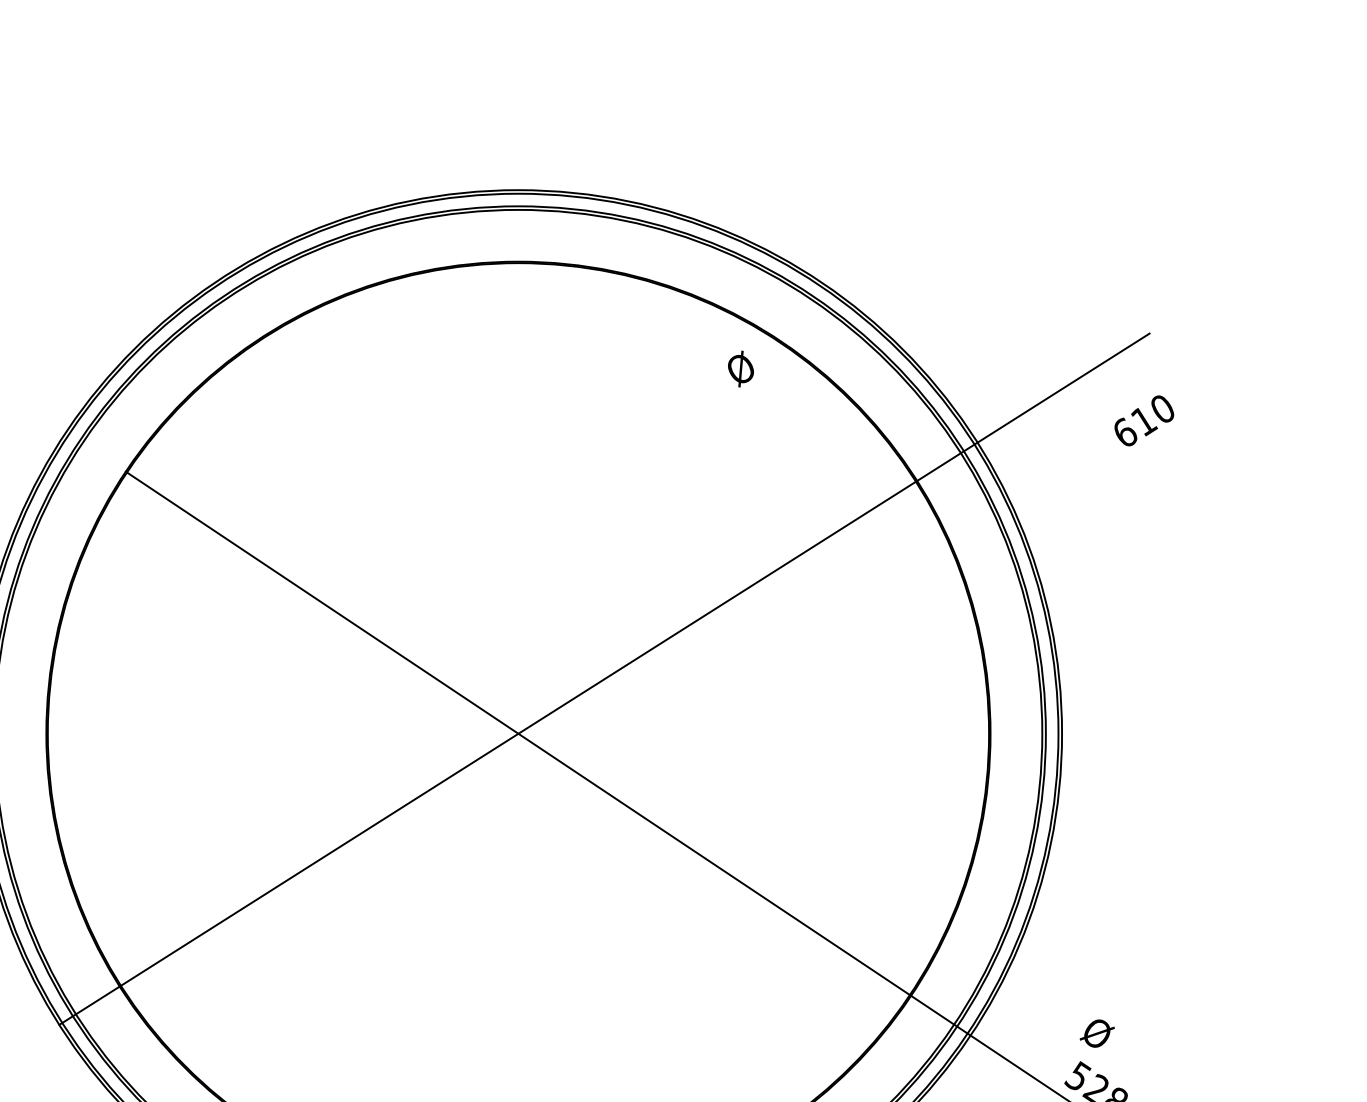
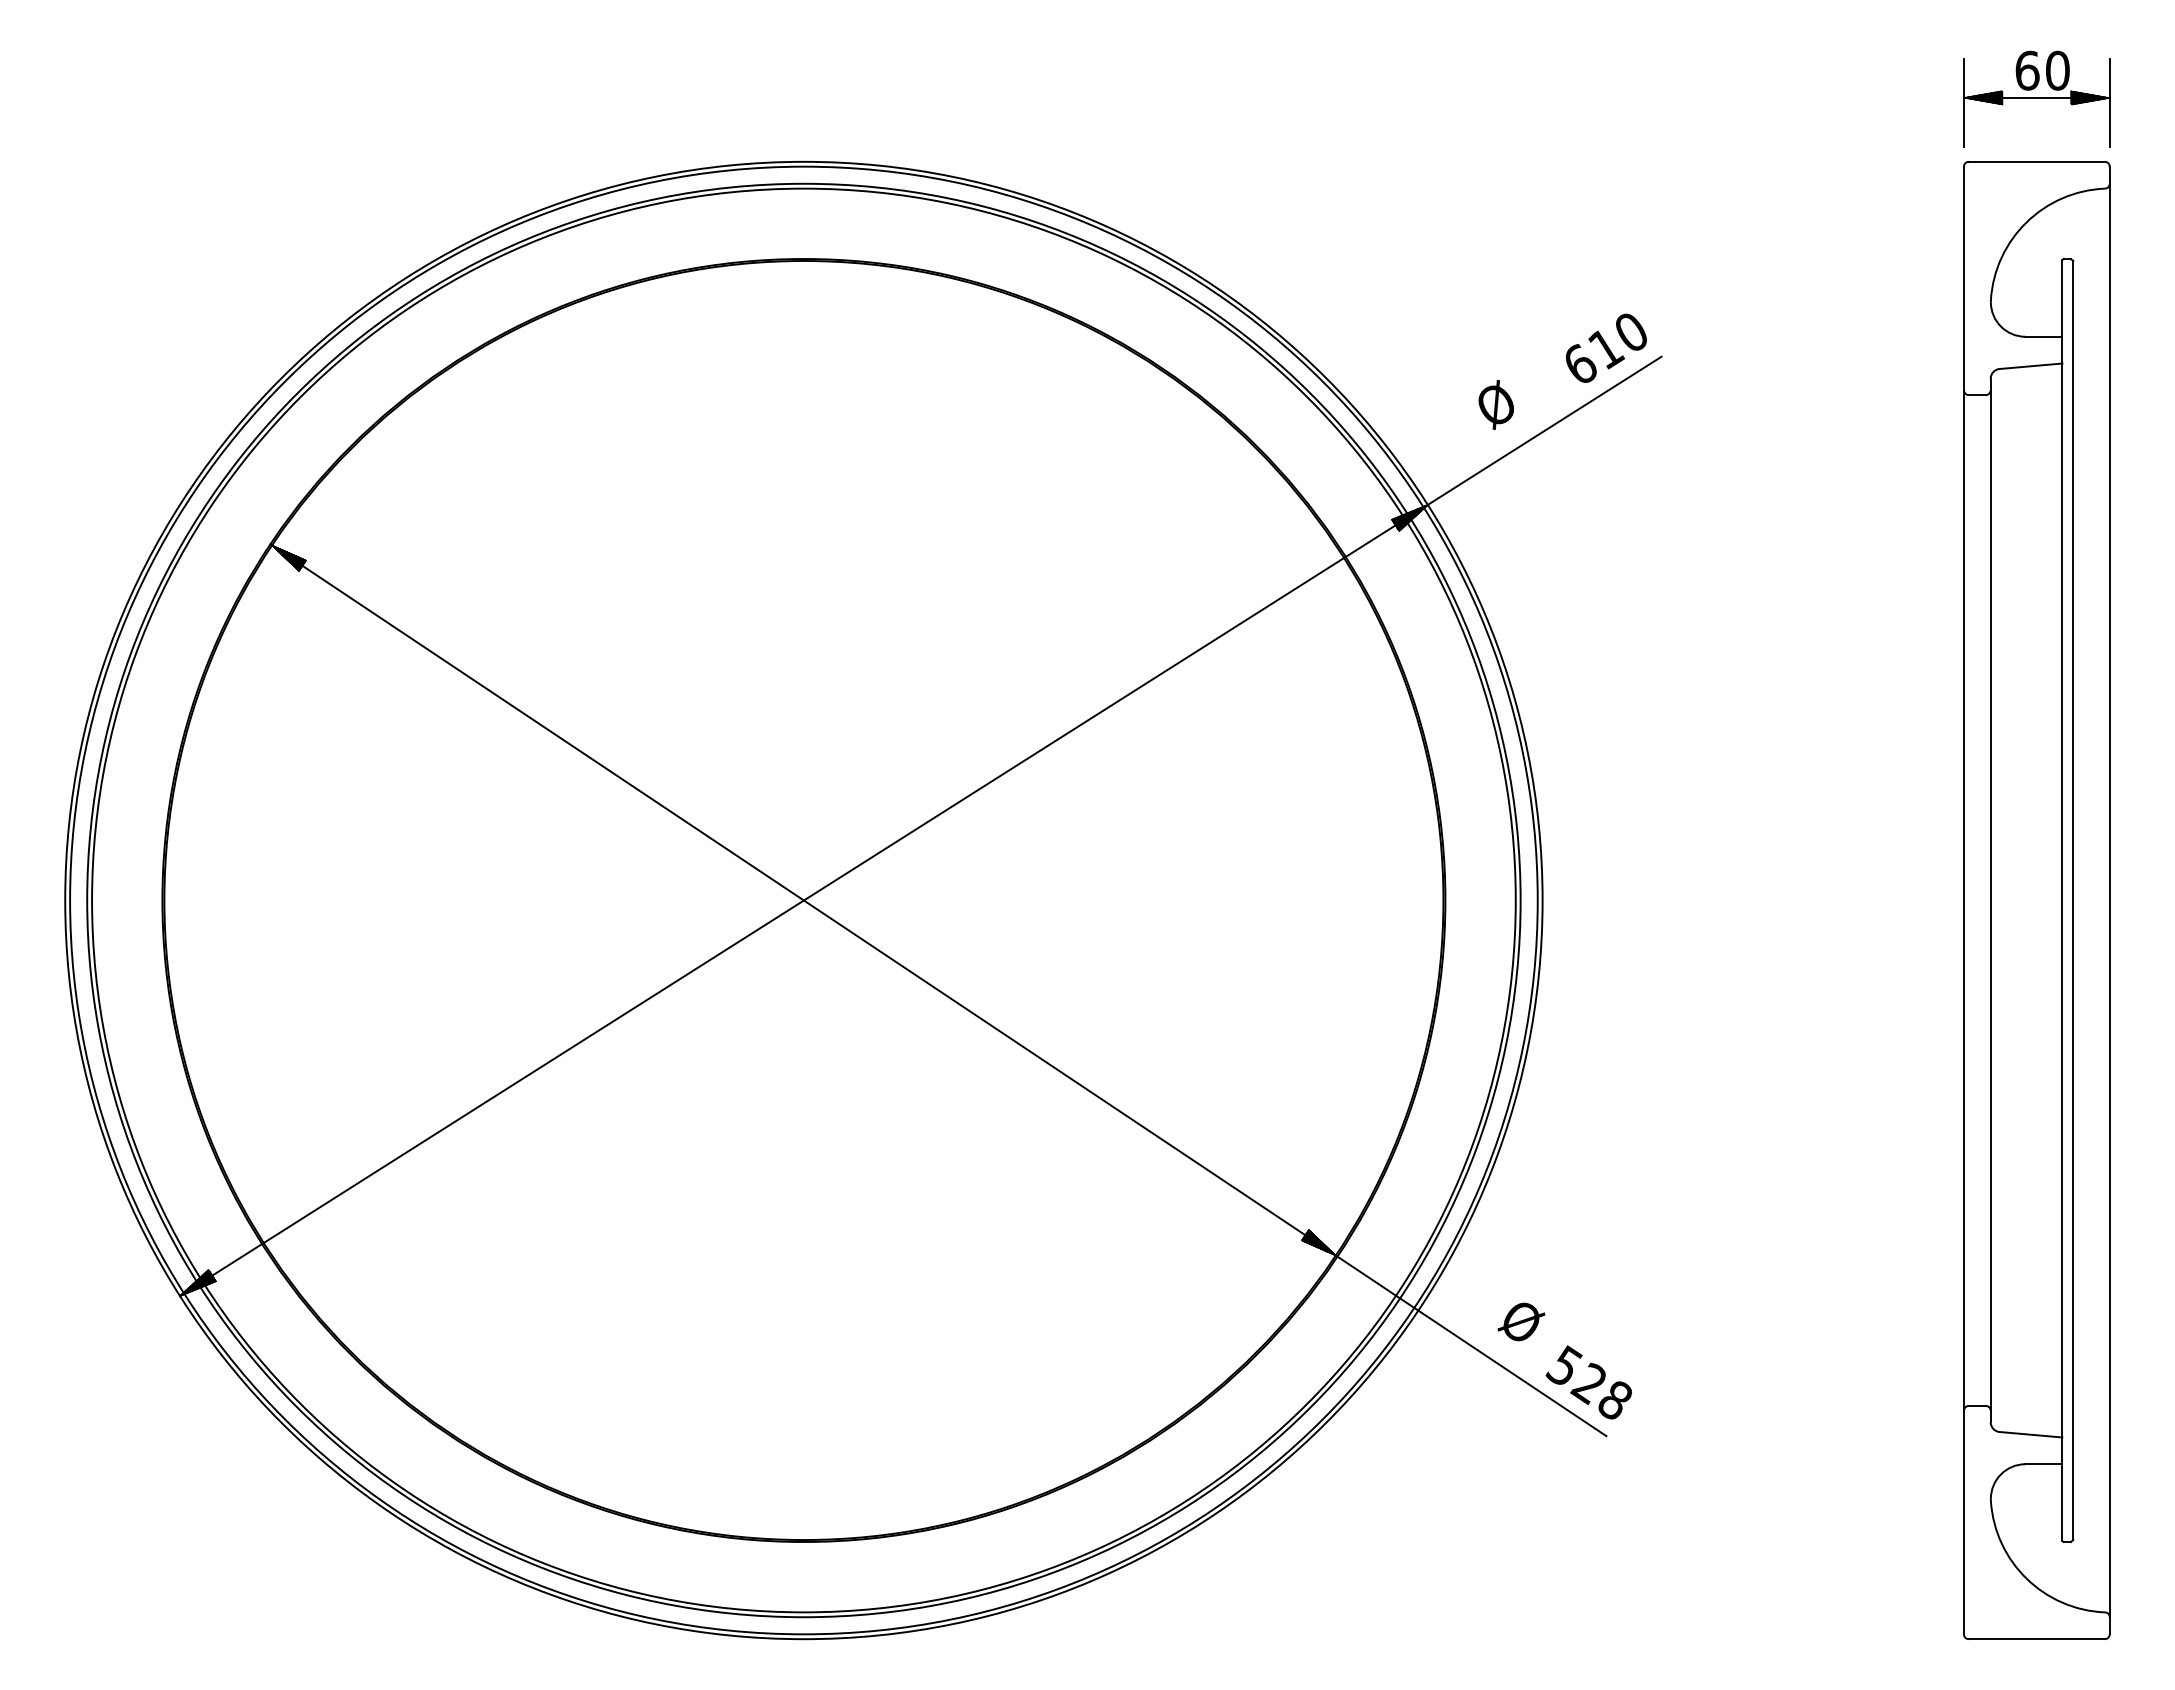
text: (740, 368) -> (1495, 404), moved
text: (1143, 420) -> (1605, 347), moved
hatch: (964, 452) -> (1409, 518), added
hatch: (139, 481) -> (288, 557), added
hatch: (897, 985) -> (1319, 1242), added
hatch: (72, 1014) -> (198, 1282), added
text: (1097, 1033) -> (1521, 1321), moved

